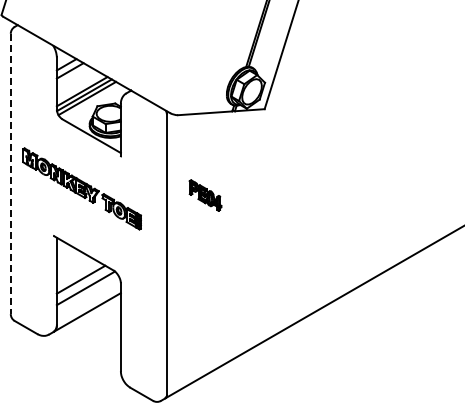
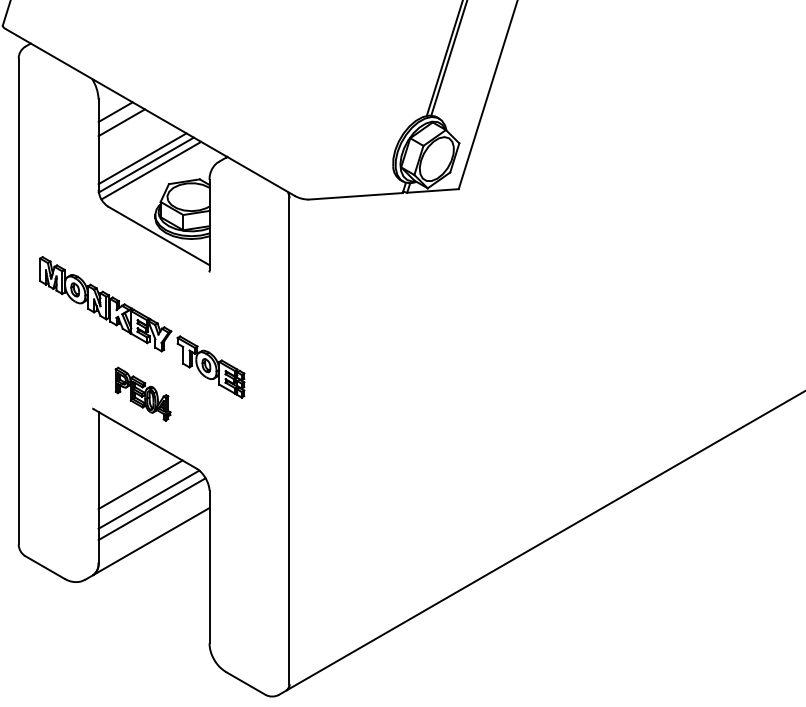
line: (10, 174) -> (18, 302), dashed -> solid
part: (205, 195) -> (143, 394), moved
line: (87, 293) -> (151, 508), added

